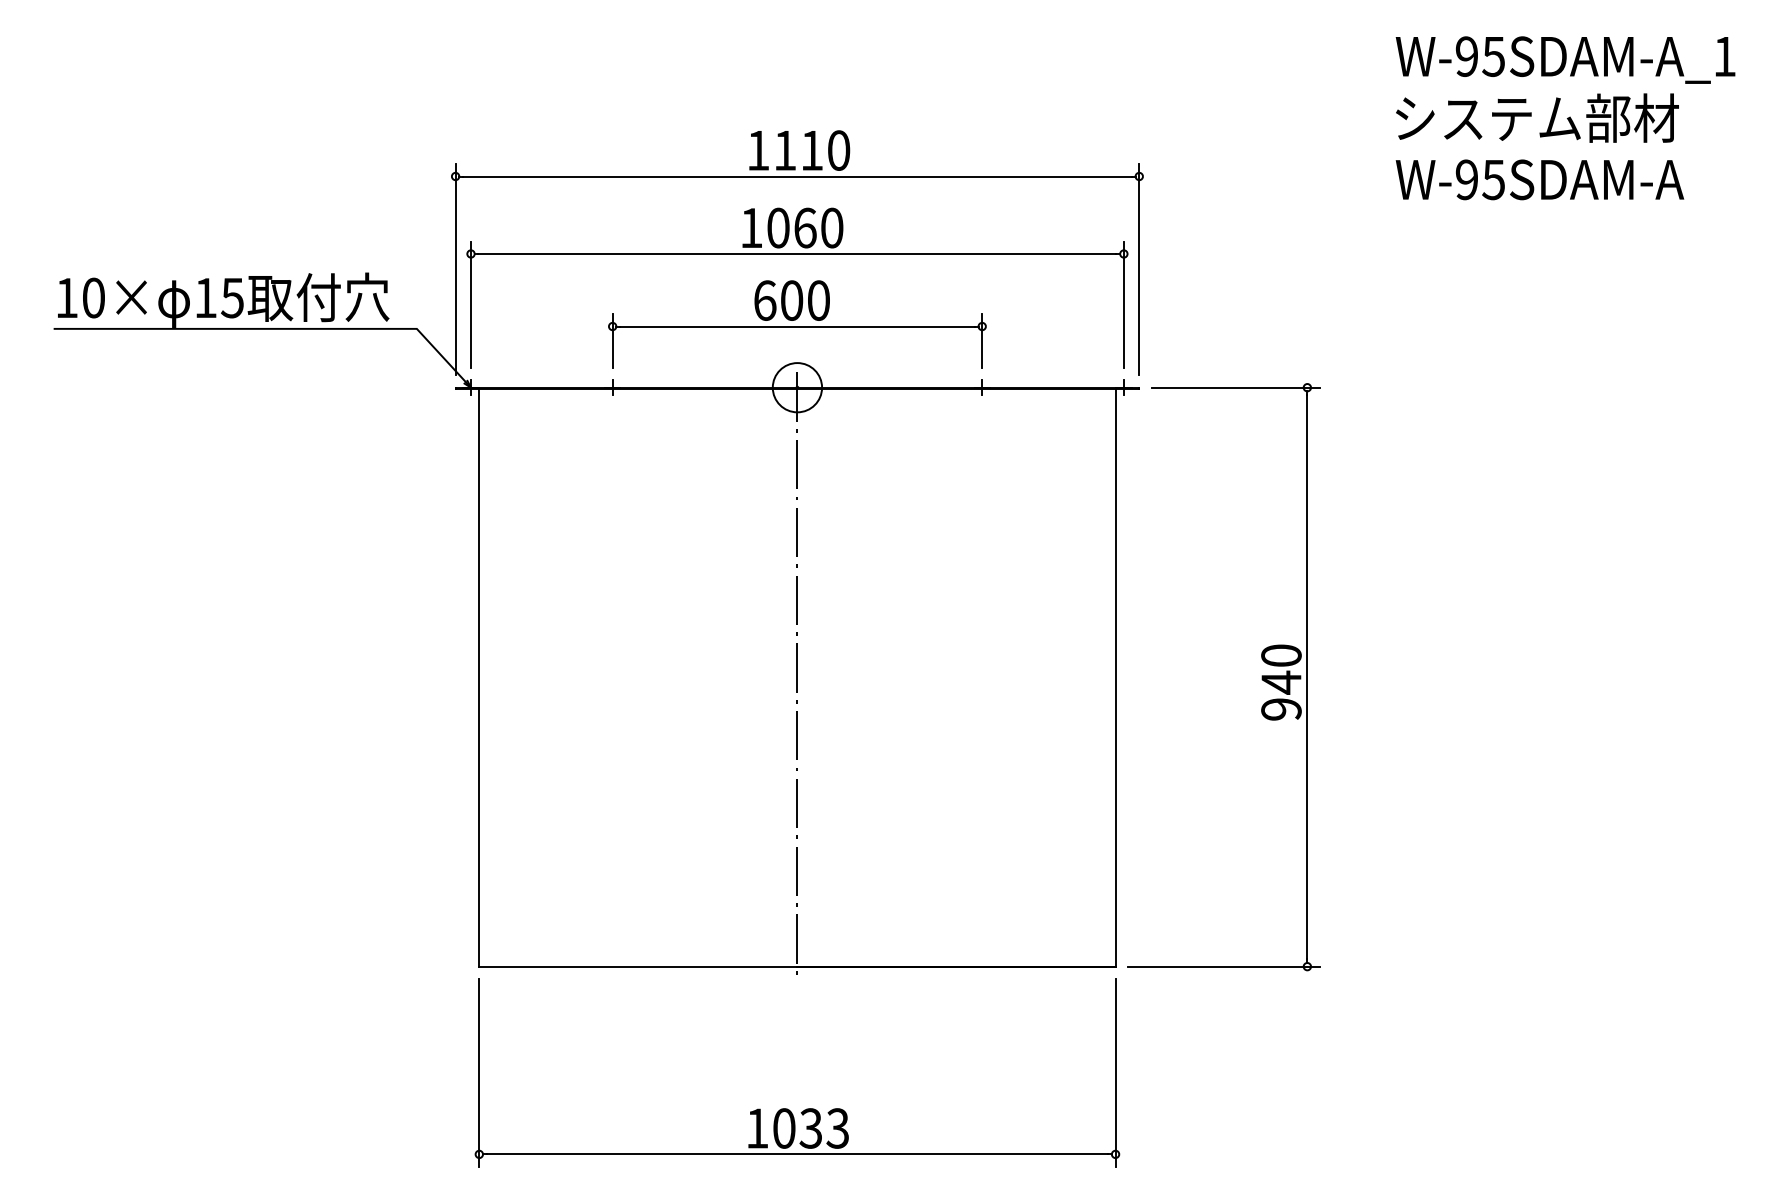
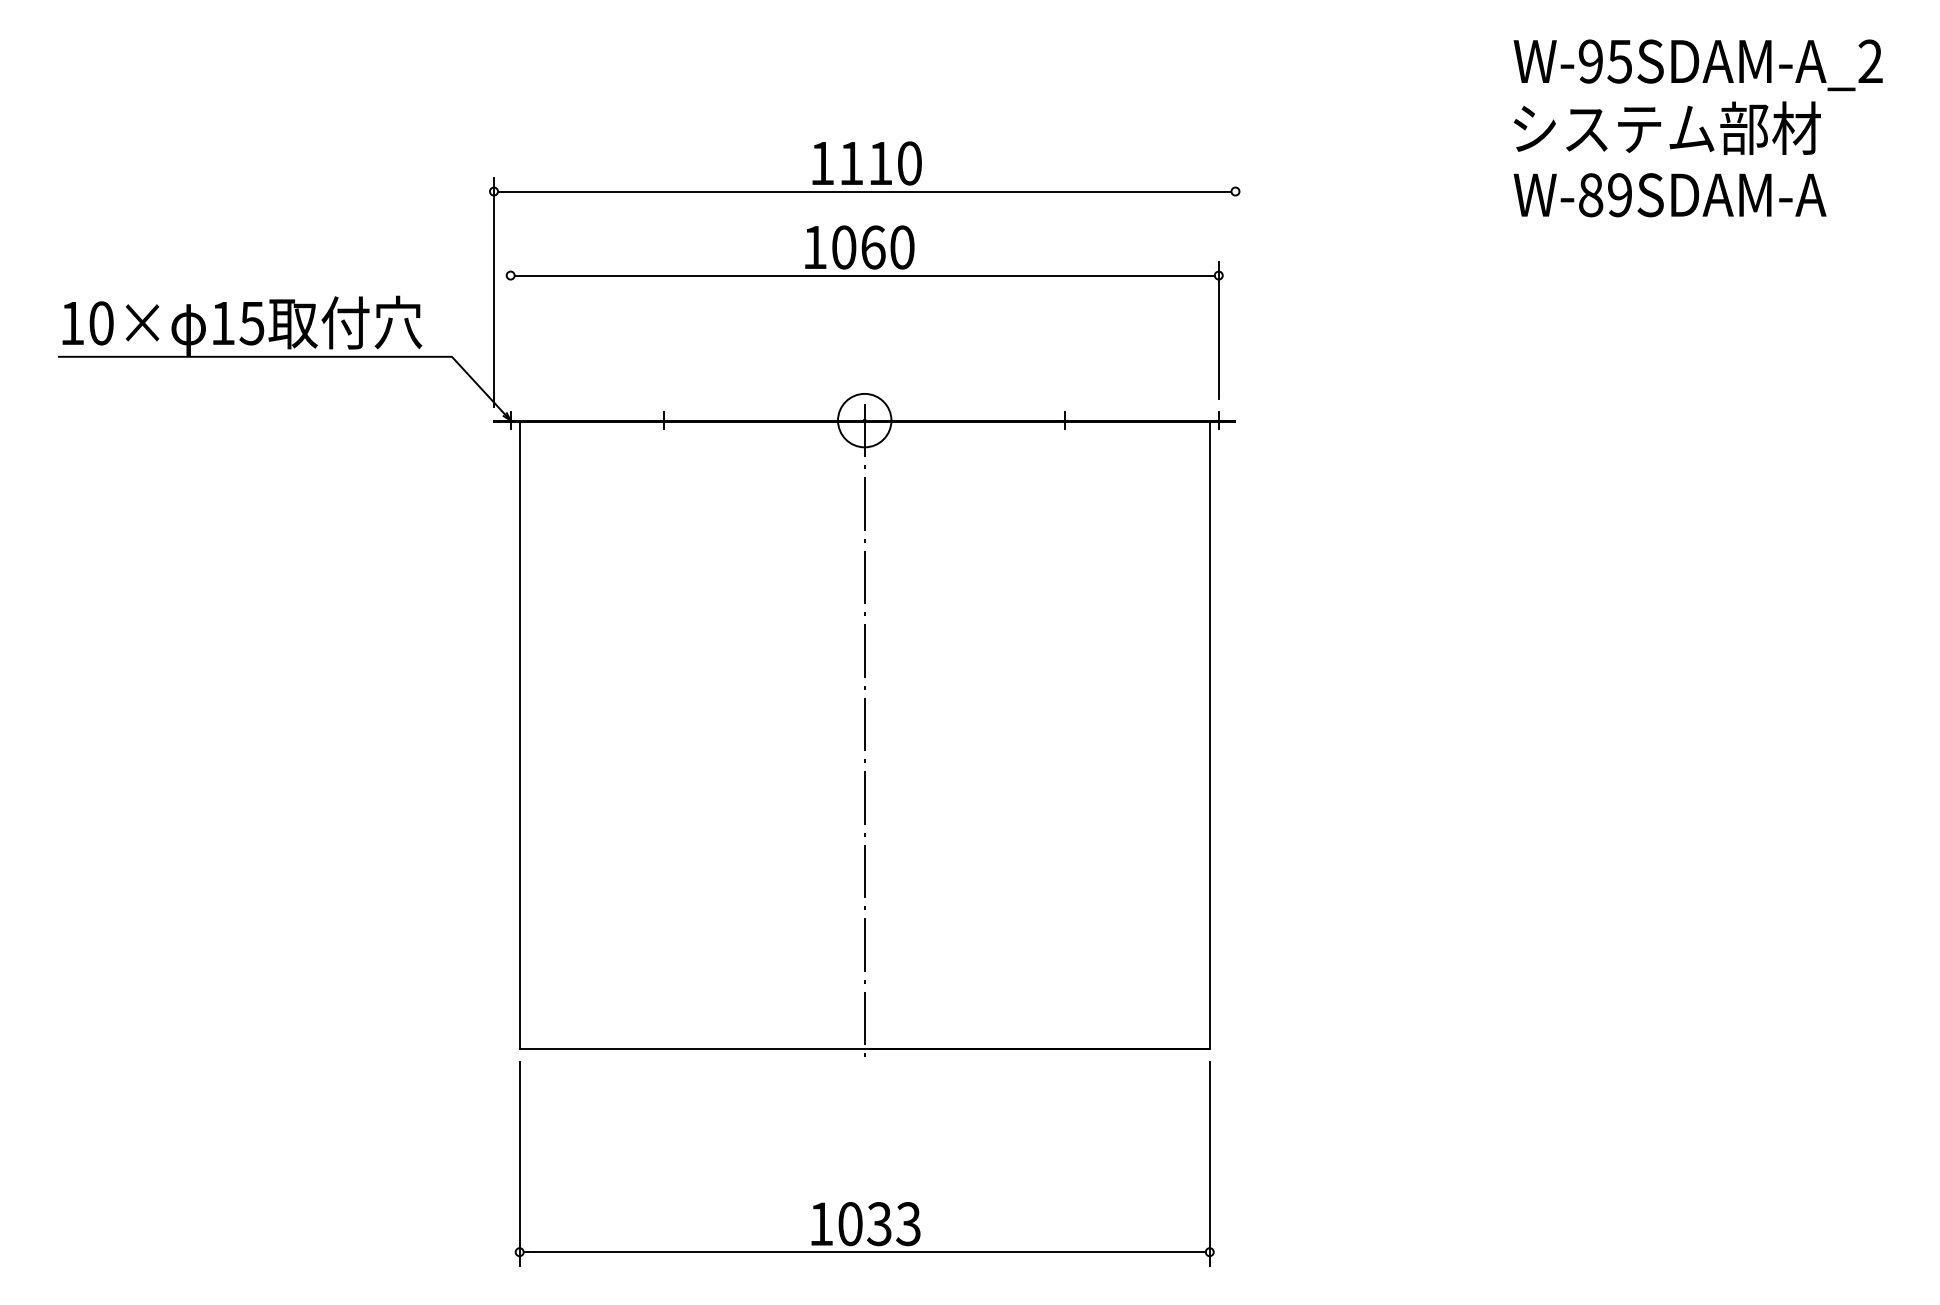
text: (1724, 56) -> (1870, 61), W-95SDAM-A_1 -> W-95SDAM-A_2
text: (1479, 179) -> (1604, 194), W-95SDAM-A -> W-89SDAM-A
line: (1139, 269) -> (1235, 292), removed
line: (471, 304) -> (511, 330), removed
part: (797, 324) -> (864, 352), removed
part: (1261, 677) -> (1368, 734), removed

